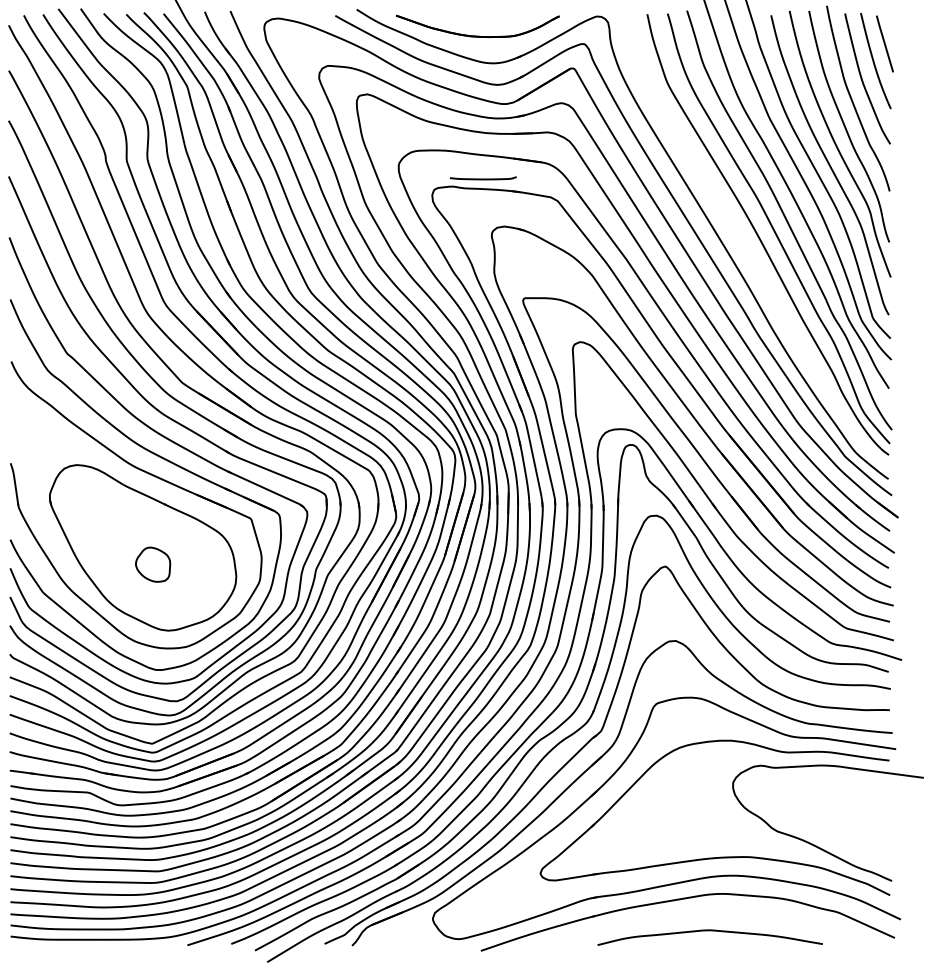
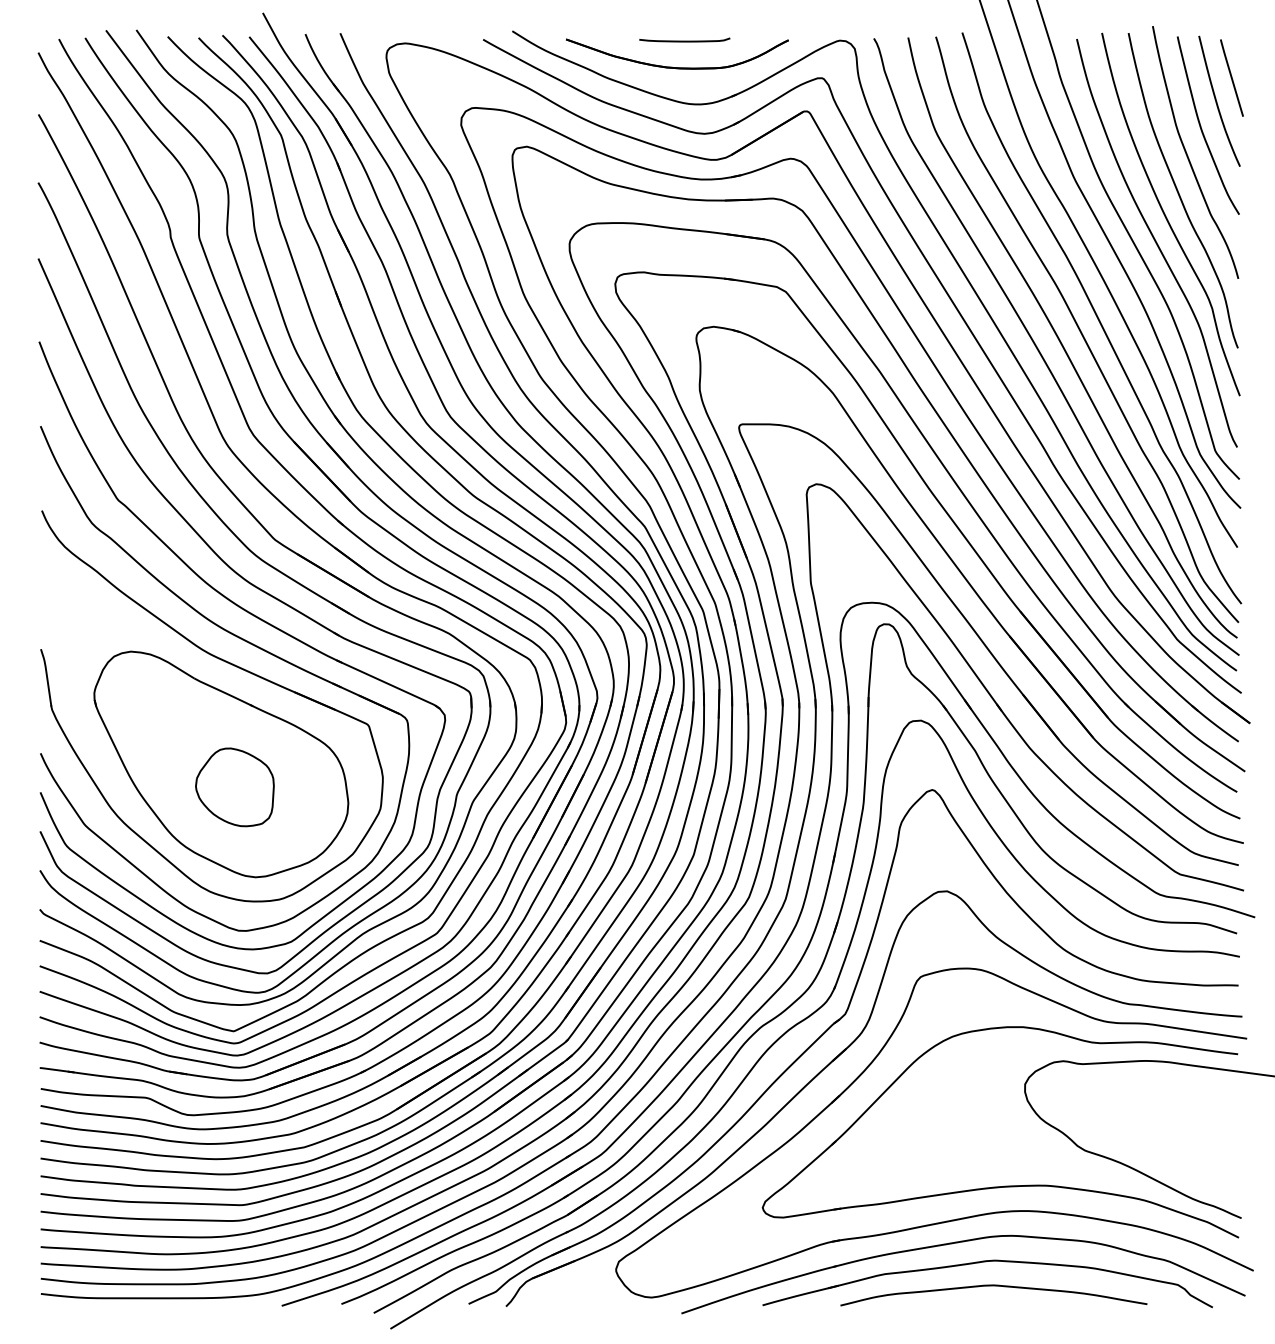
curve: (483, 178) -> (684, 40), moved
curve: (745, 246) -> (1041, 353), added
part: (152, 564) -> (234, 787), size x1.67
part: (704, 913) -> (985, 1262), added

